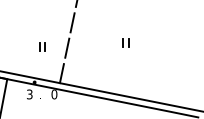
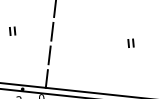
part: (125, 42) -> (130, 42), moved
part: (42, 46) -> (12, 30), moved

